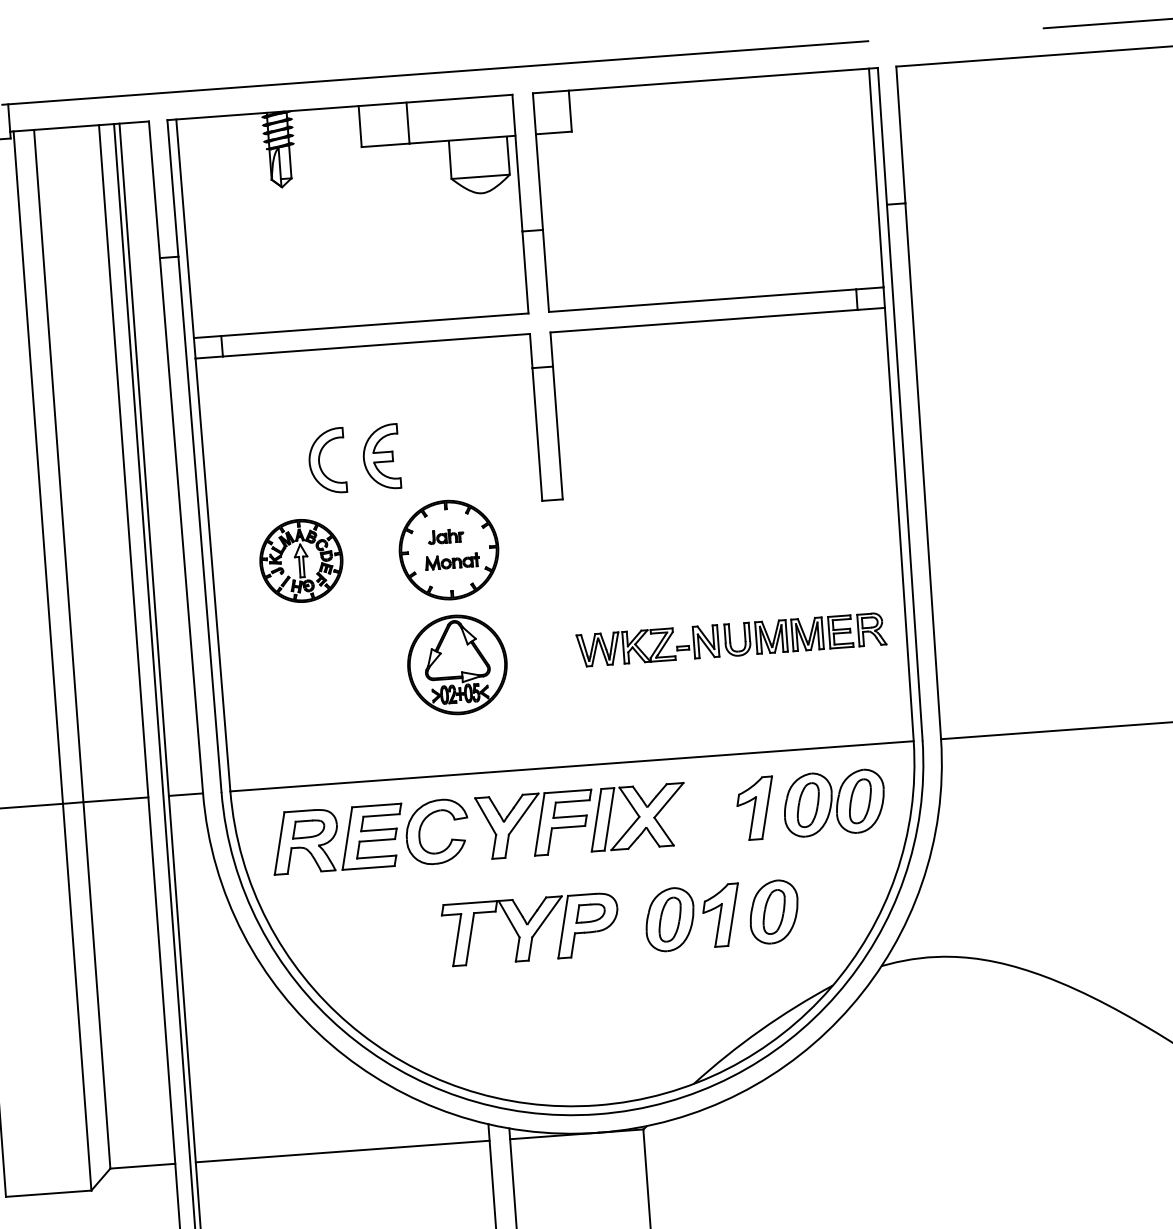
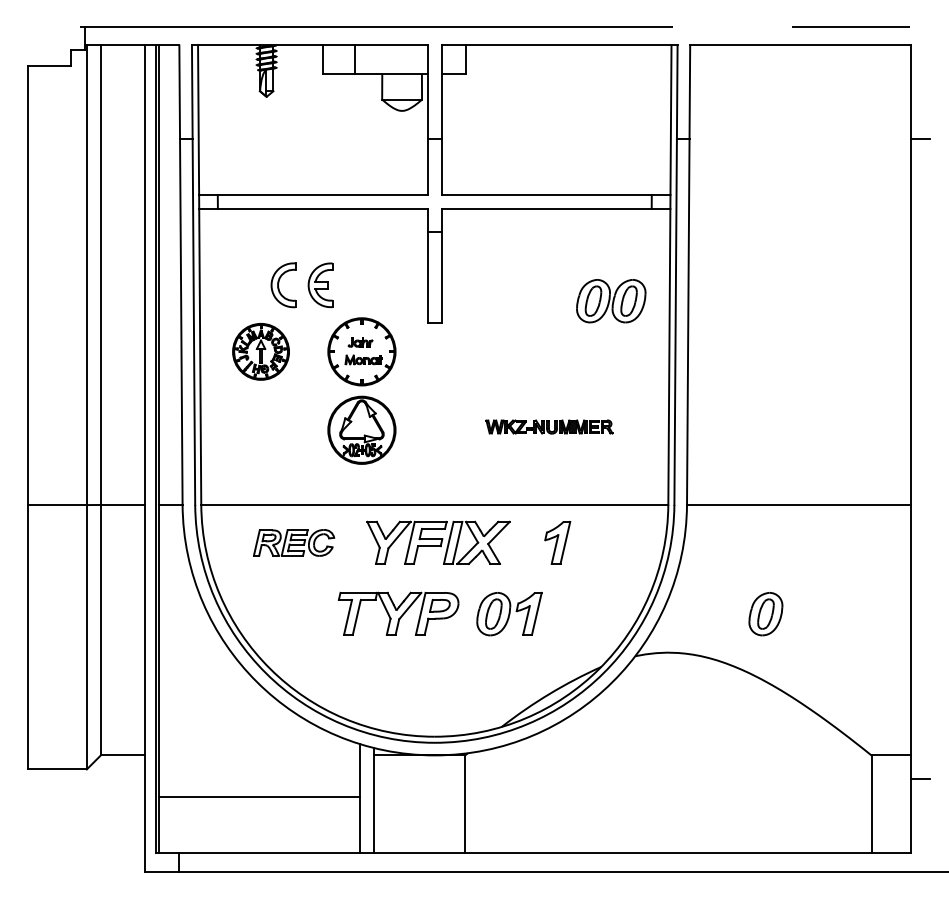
part: (731, 639) -> (549, 426), size x0.6
part: (834, 803) -> (611, 301), moved
part: (369, 836) -> (293, 542), size x0.6
part: (773, 912) -> (765, 614), moved
line: (342, 1151) -> (259, 797), moved

